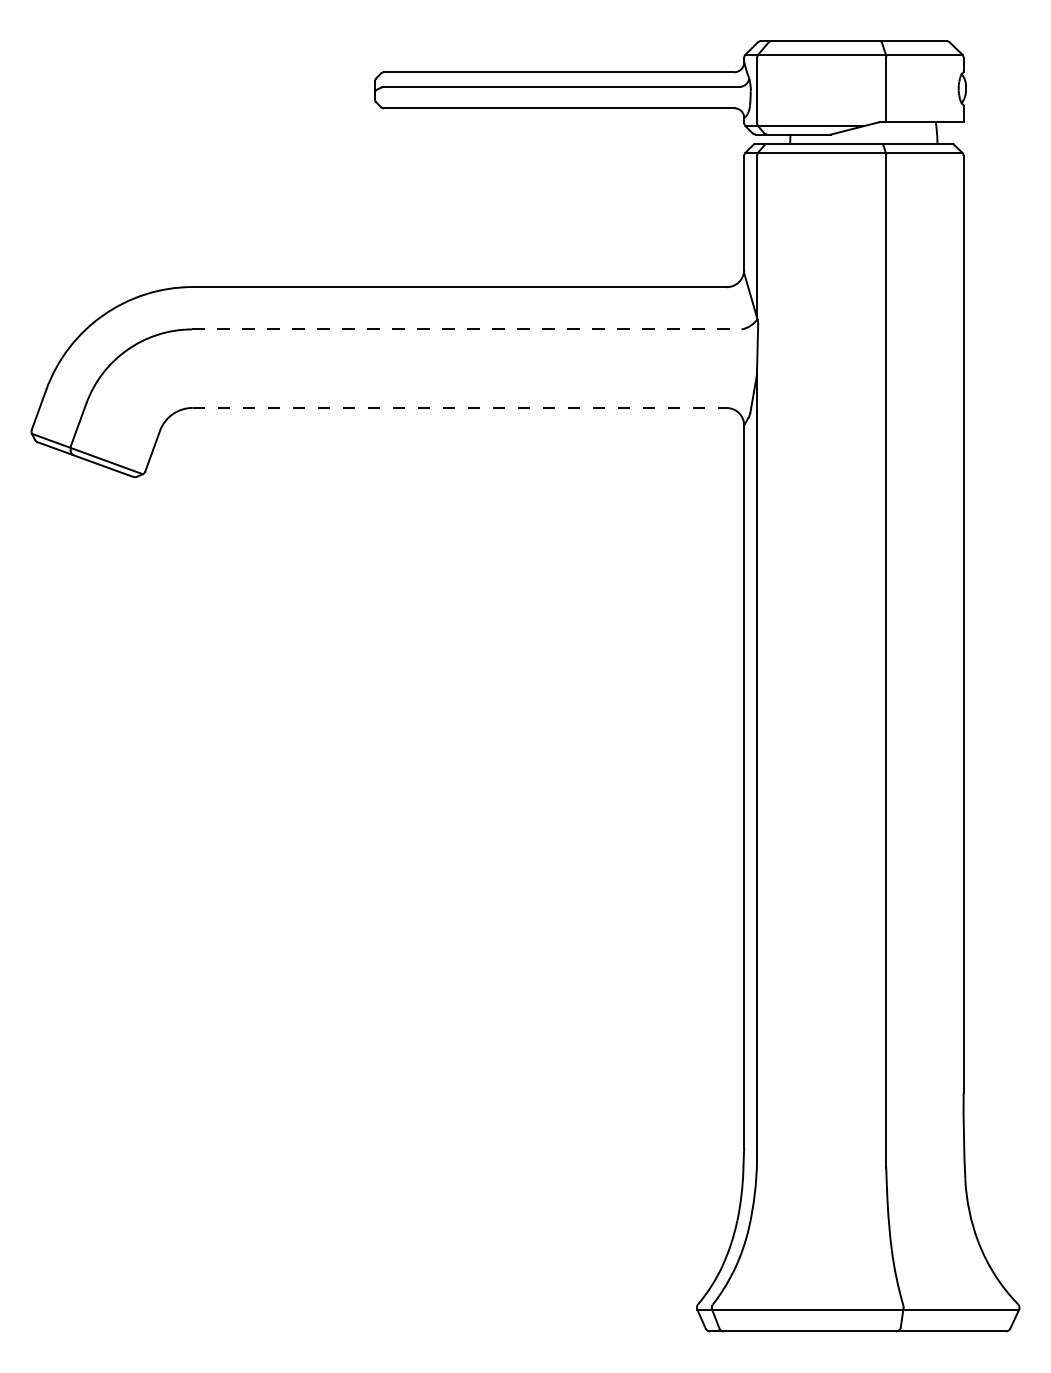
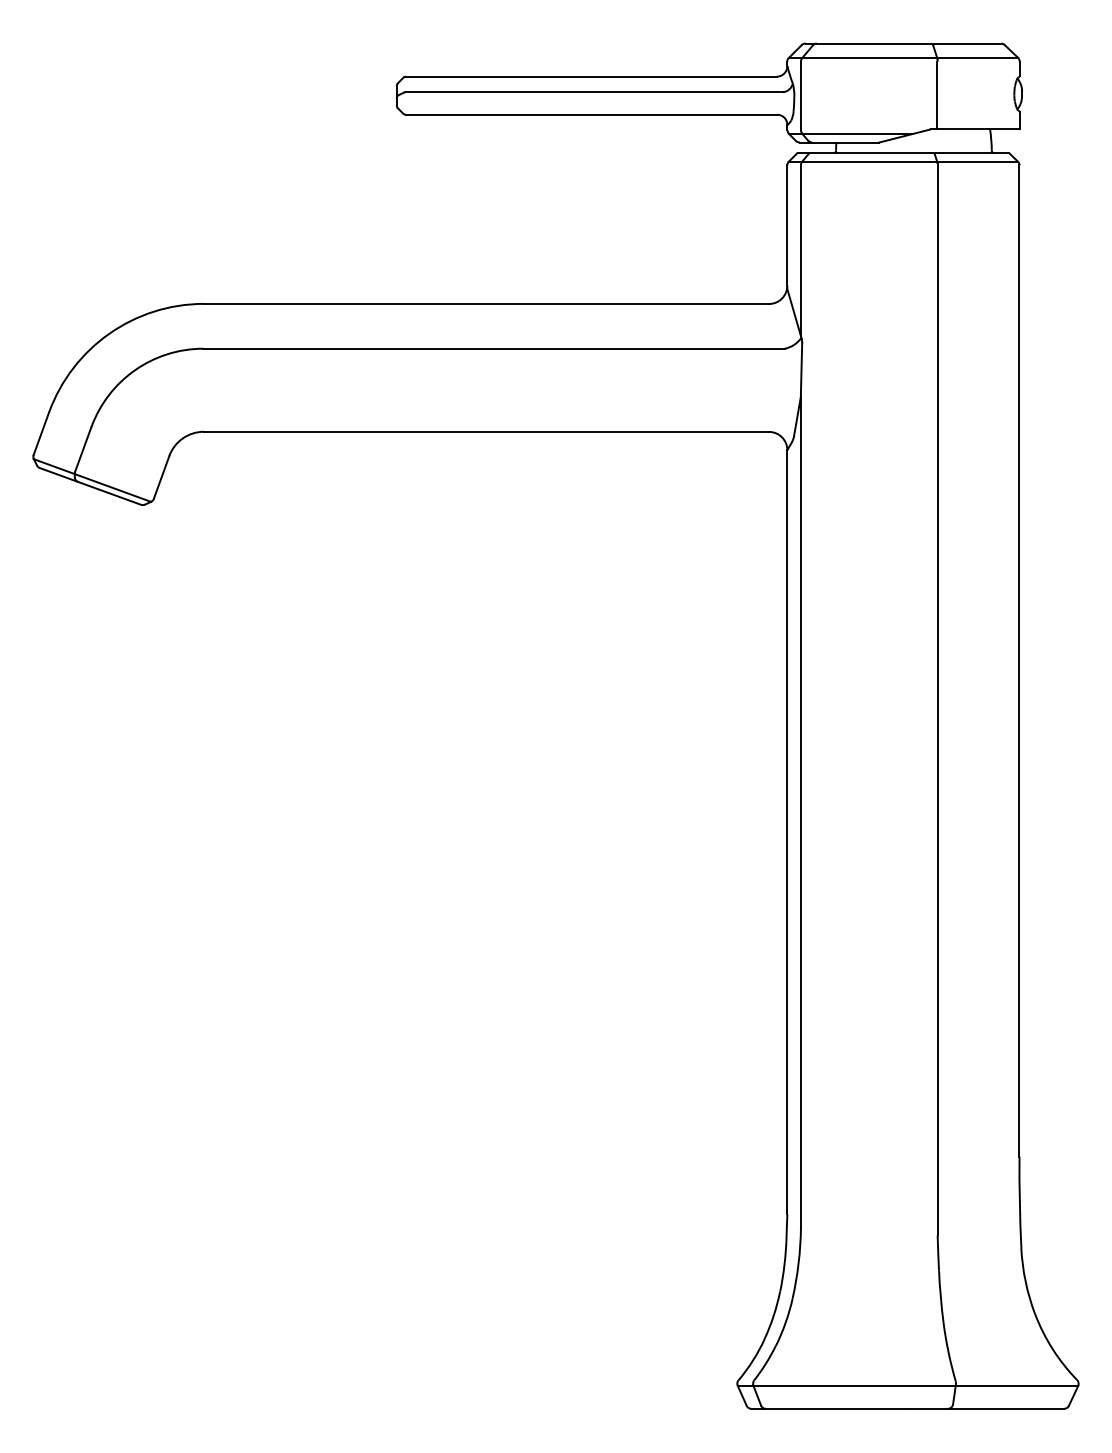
line: (466, 329) -> (493, 348), dashed -> solid
line: (459, 407) -> (486, 431), dashed -> solid

